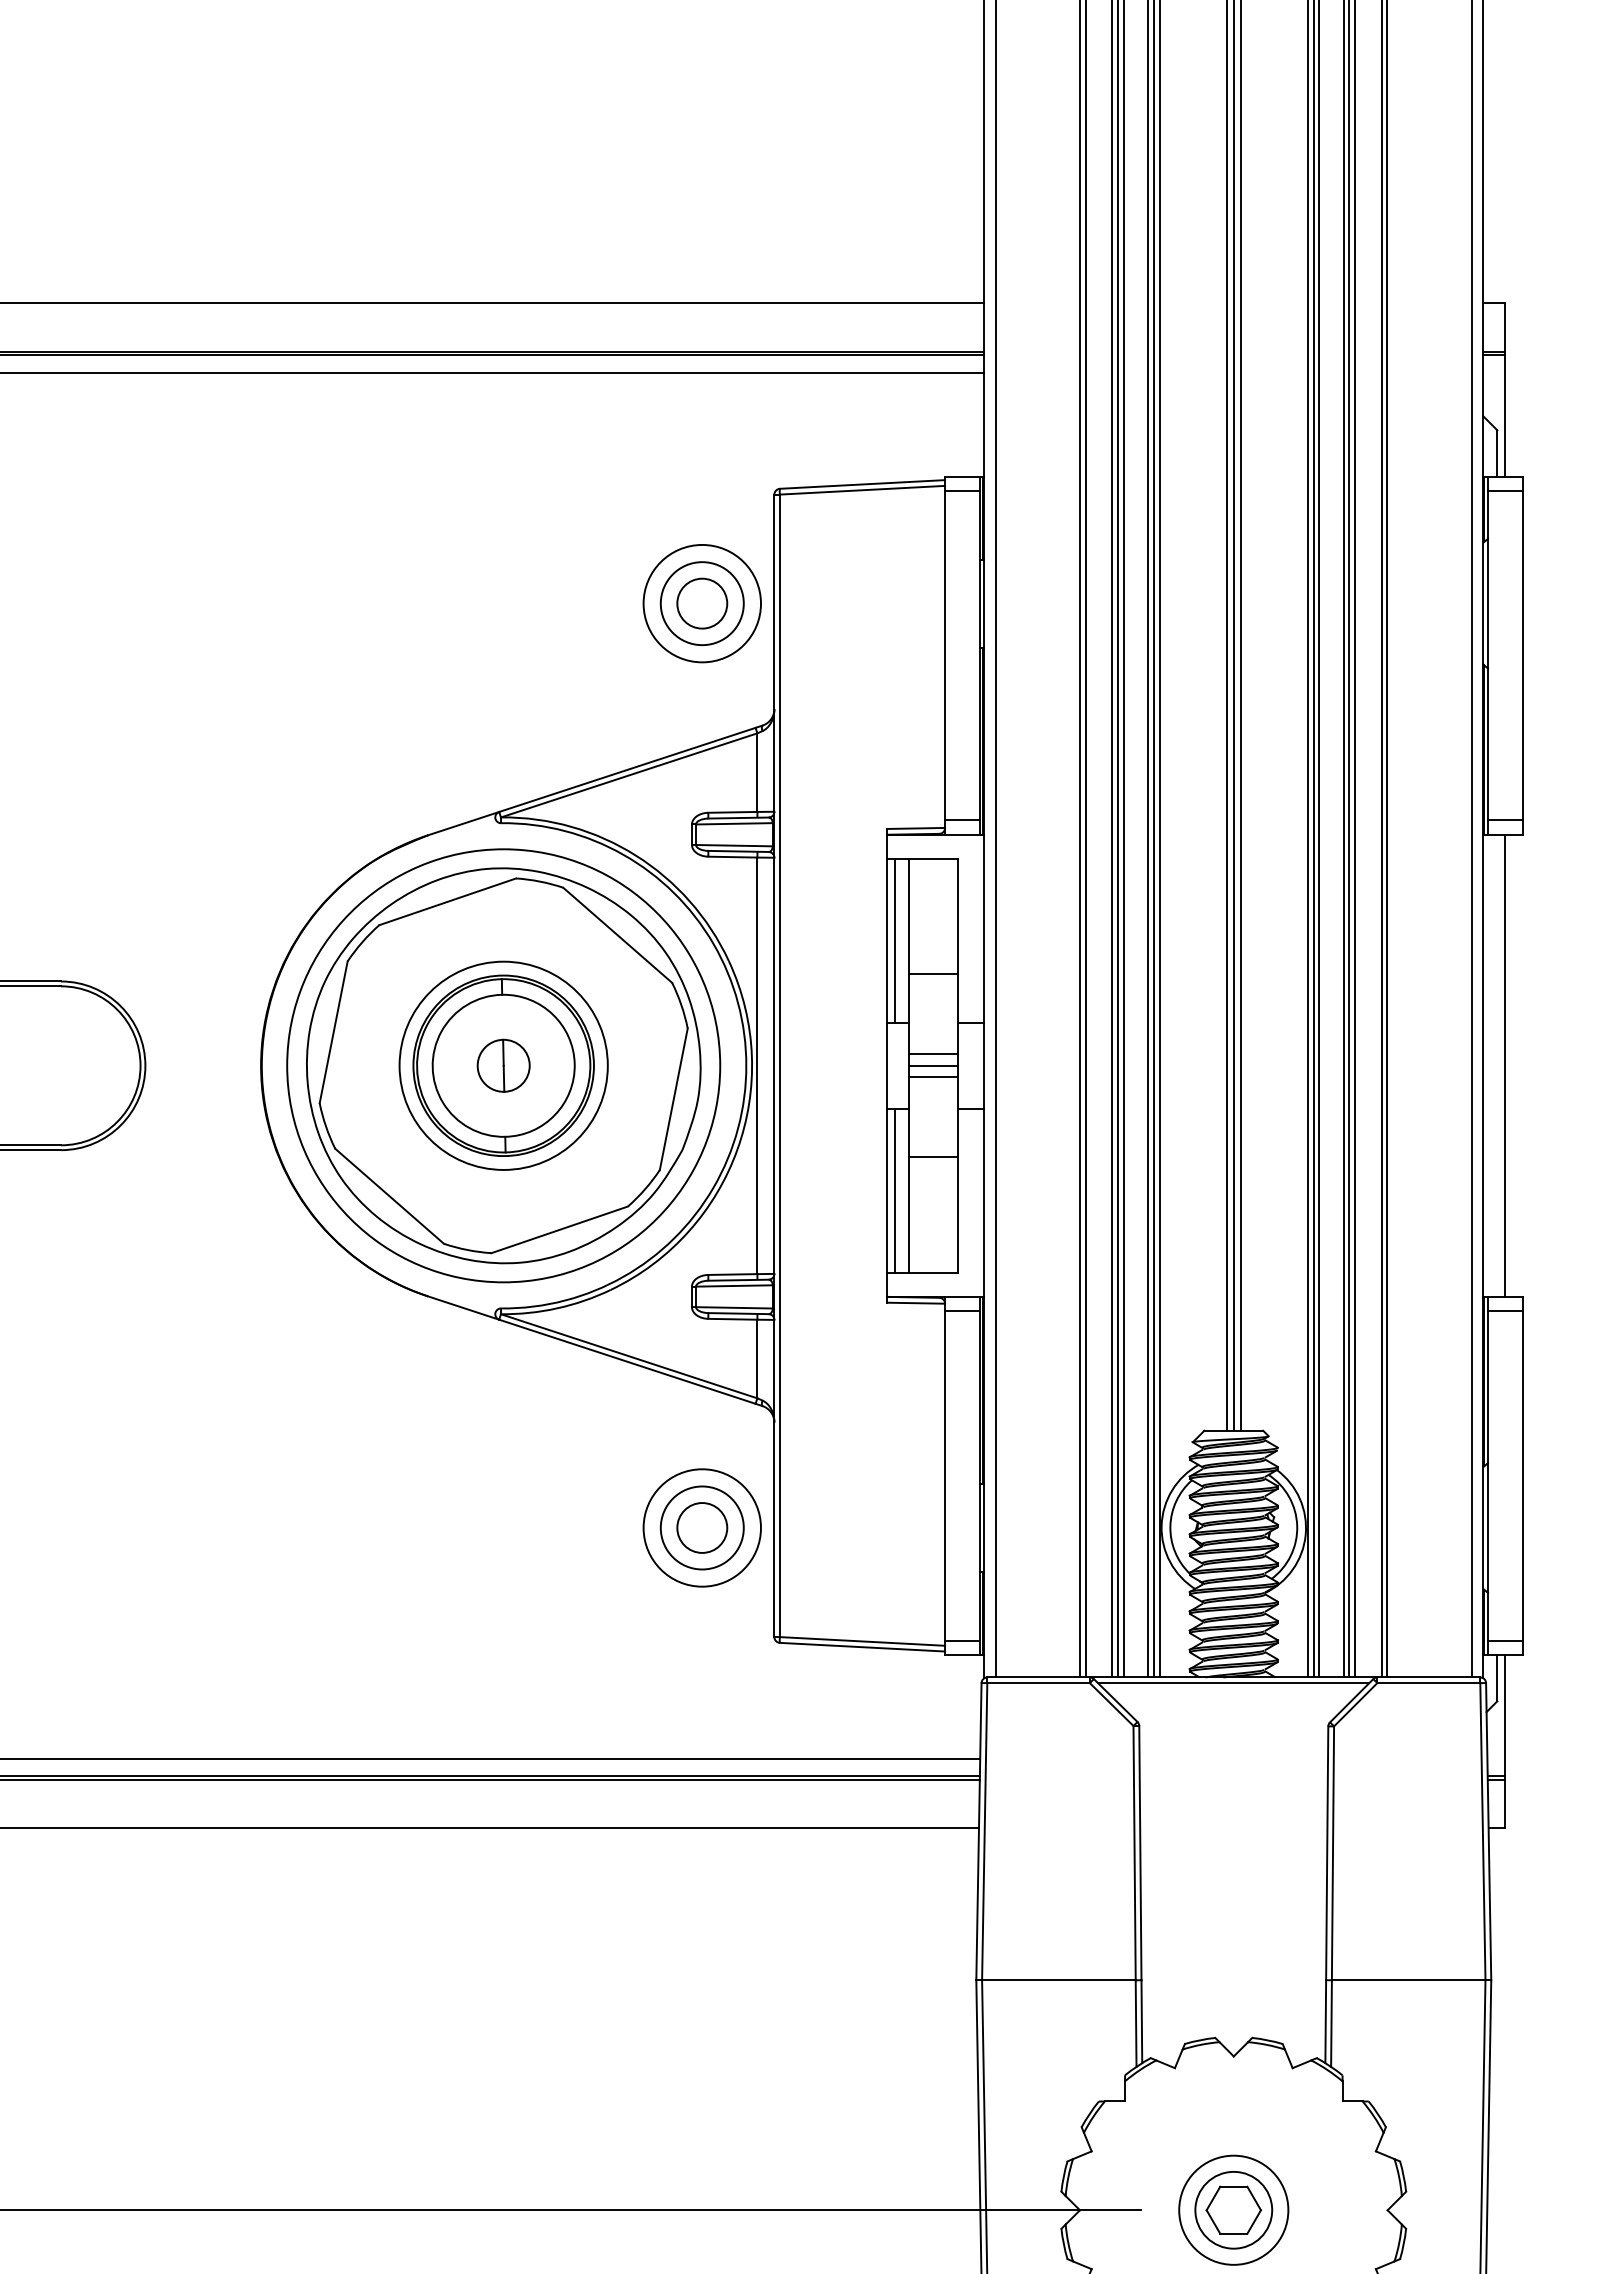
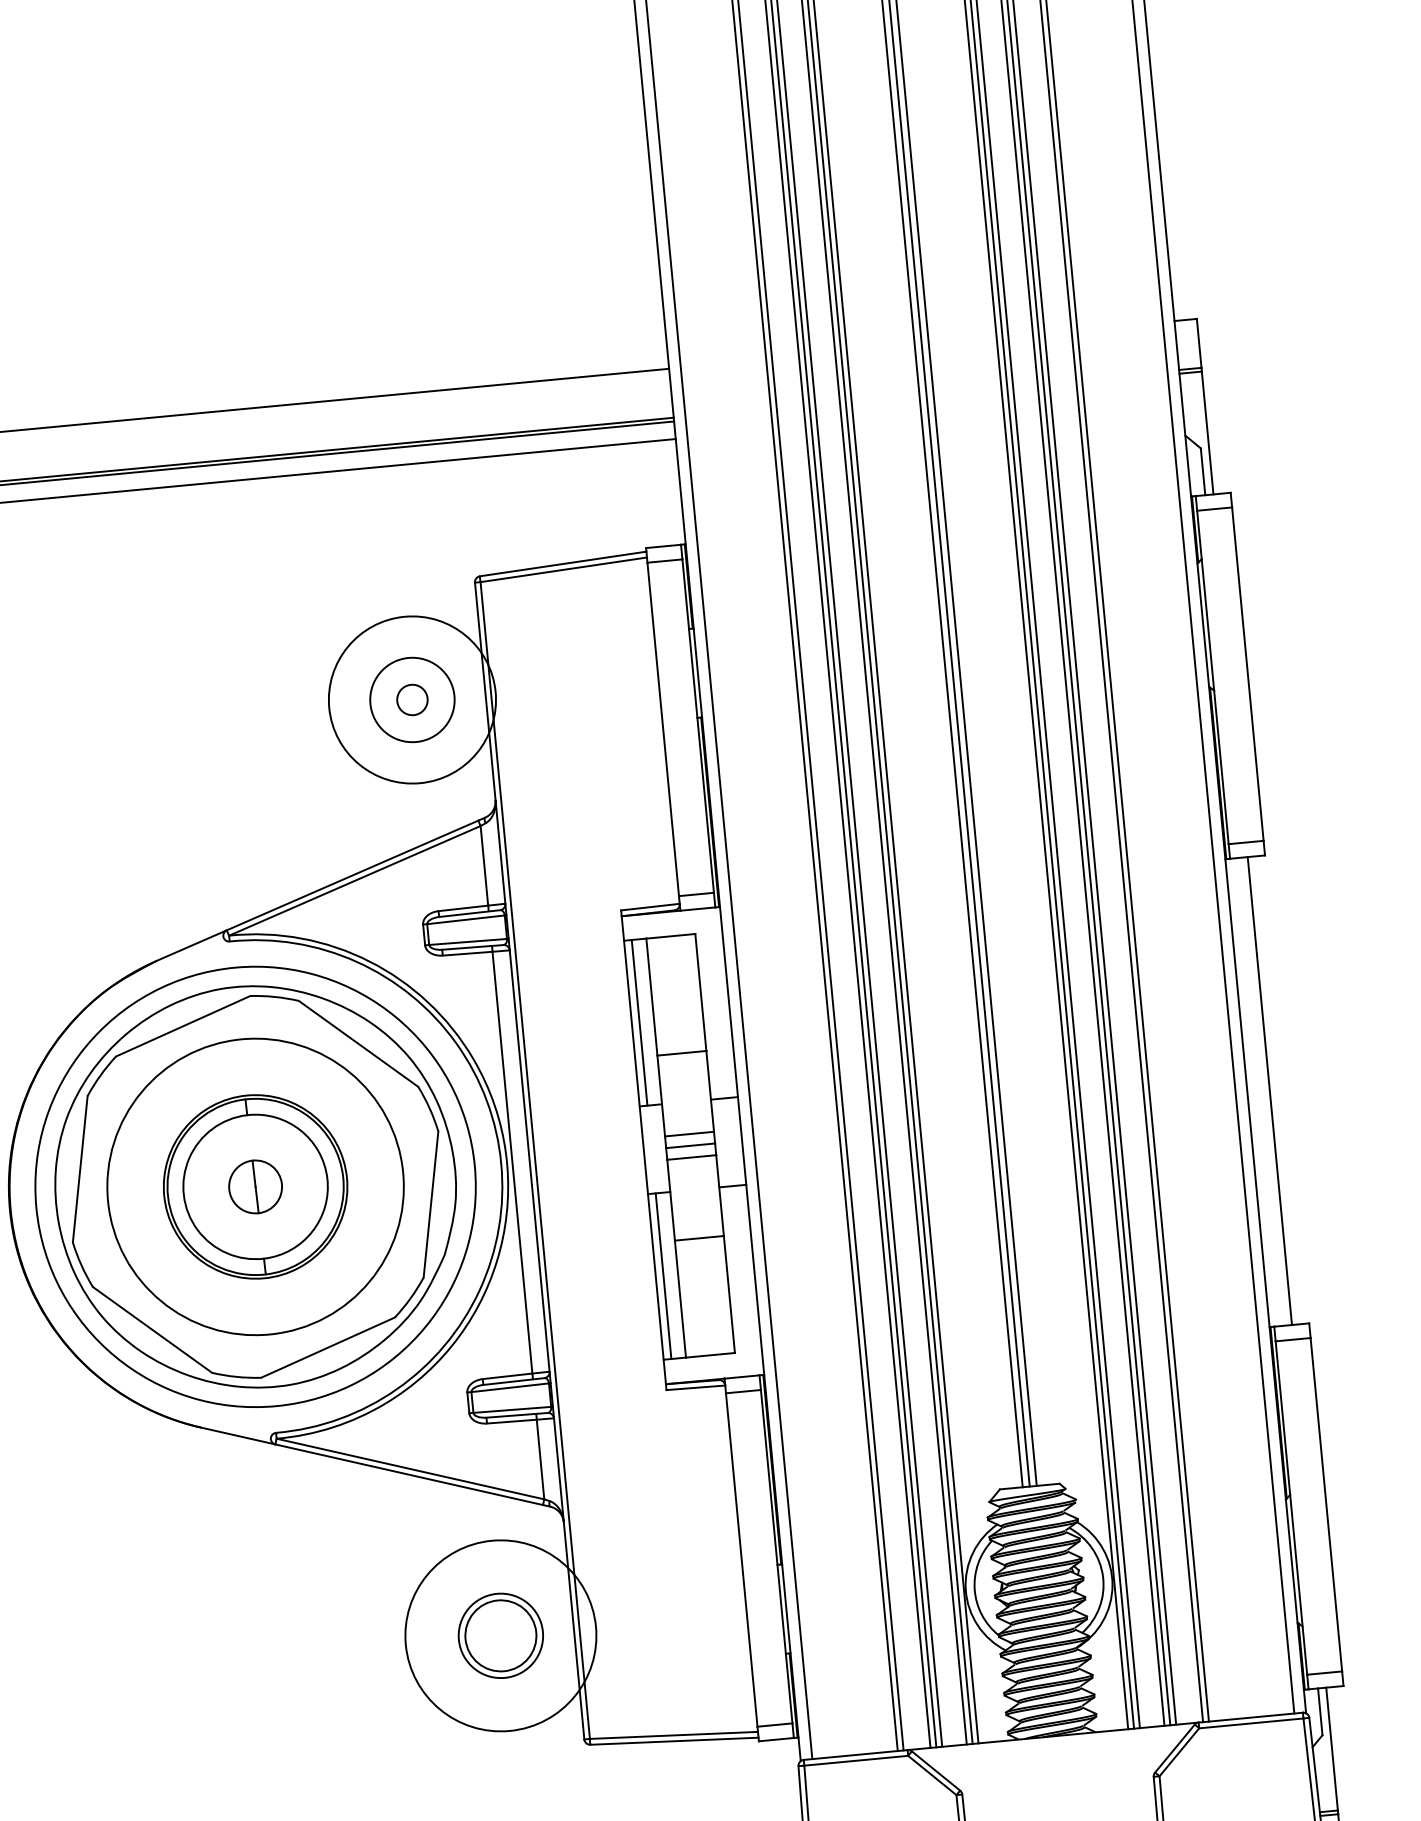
circle: (702, 603) -> (412, 699), size x0.6
circle: (702, 603) -> (412, 699), size x1.4
circle: (503, 1065) -> (255, 1186), size x1.4
circle: (702, 1527) -> (501, 1635), size x1.4
circle: (702, 1527) -> (501, 1635), size x1.6
line: (1233, 1683) -> (1053, 1742), removed

